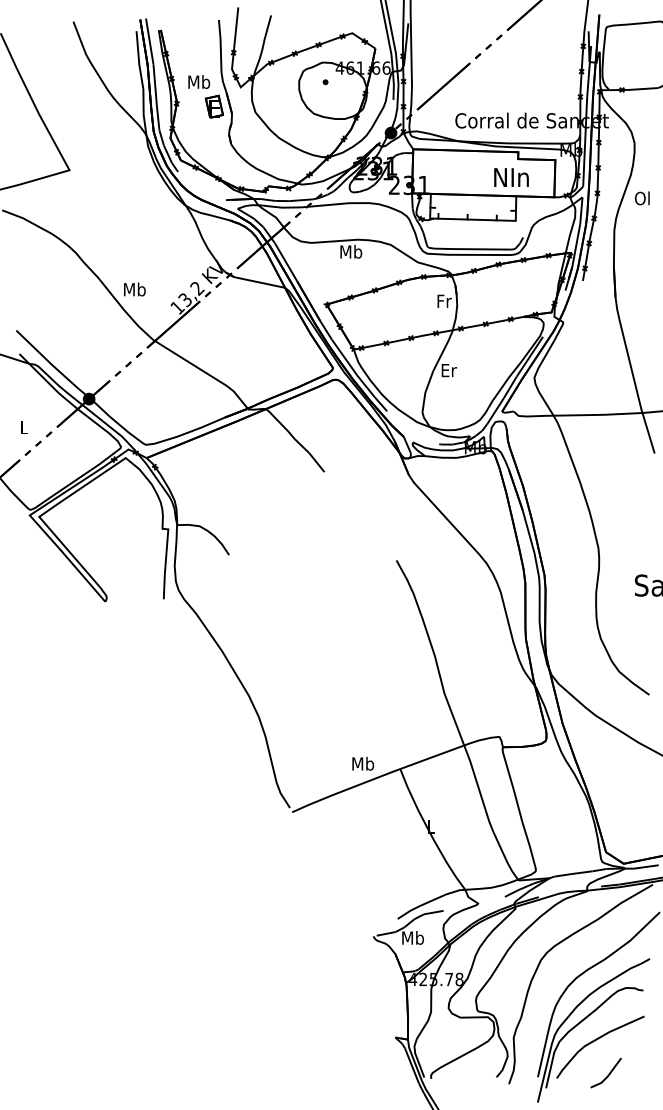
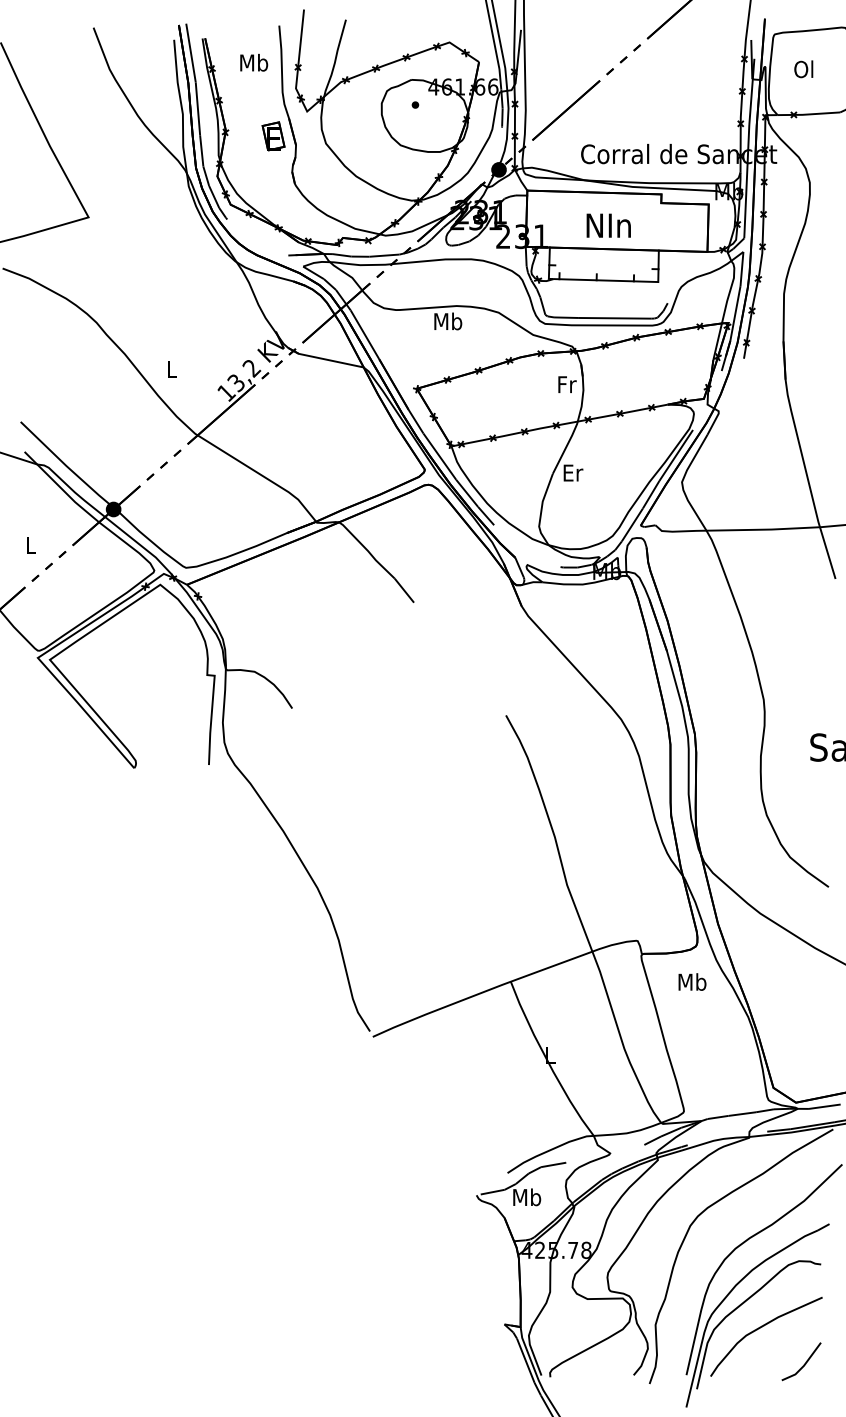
text: (199, 81) -> (254, 62), moved
text: (511, 177) -> (608, 225), moved
text: (642, 198) -> (803, 69), moved
text: (134, 289) -> (171, 369), Mb -> L
text: (363, 763) -> (692, 981), moved
line: (608, 1074) -> (804, 1363), moved

